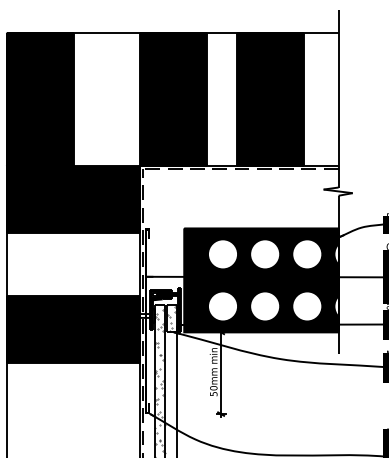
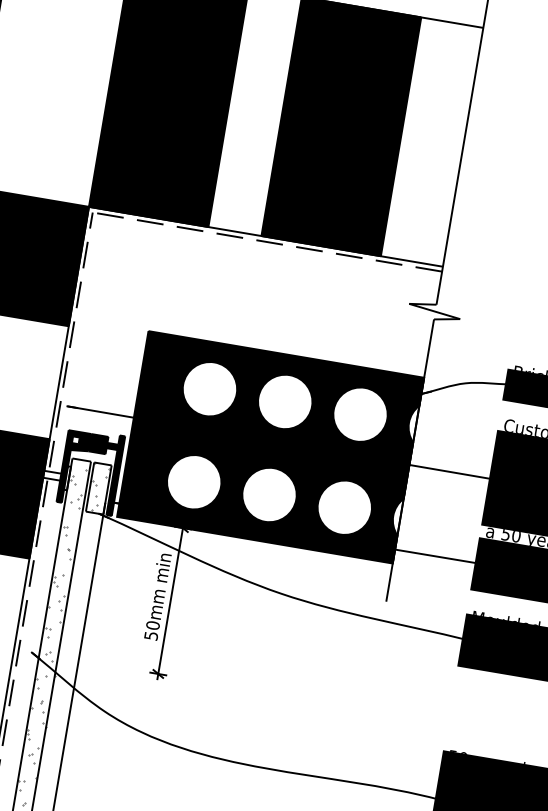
fill: (147, 321) -> (54, 486), removed

